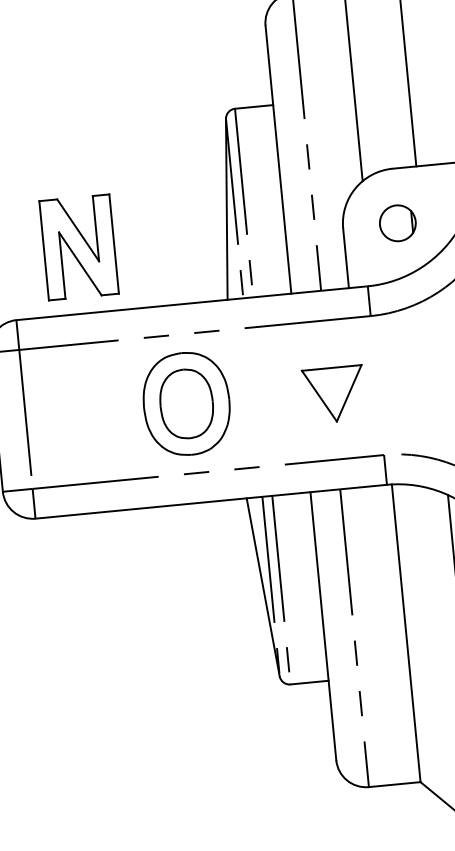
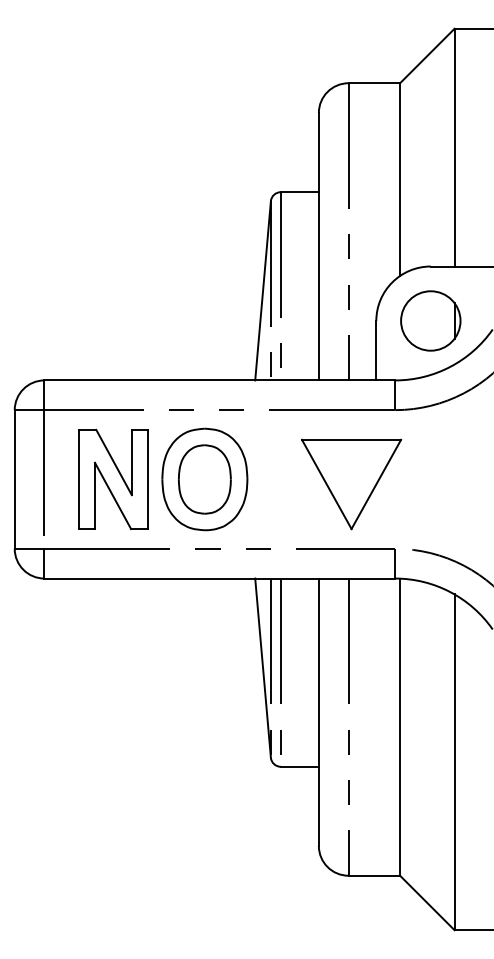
part: (397, 222) -> (430, 320), size x1.67
part: (79, 246) -> (113, 478), moved
part: (334, 394) -> (351, 484), size x1.67

